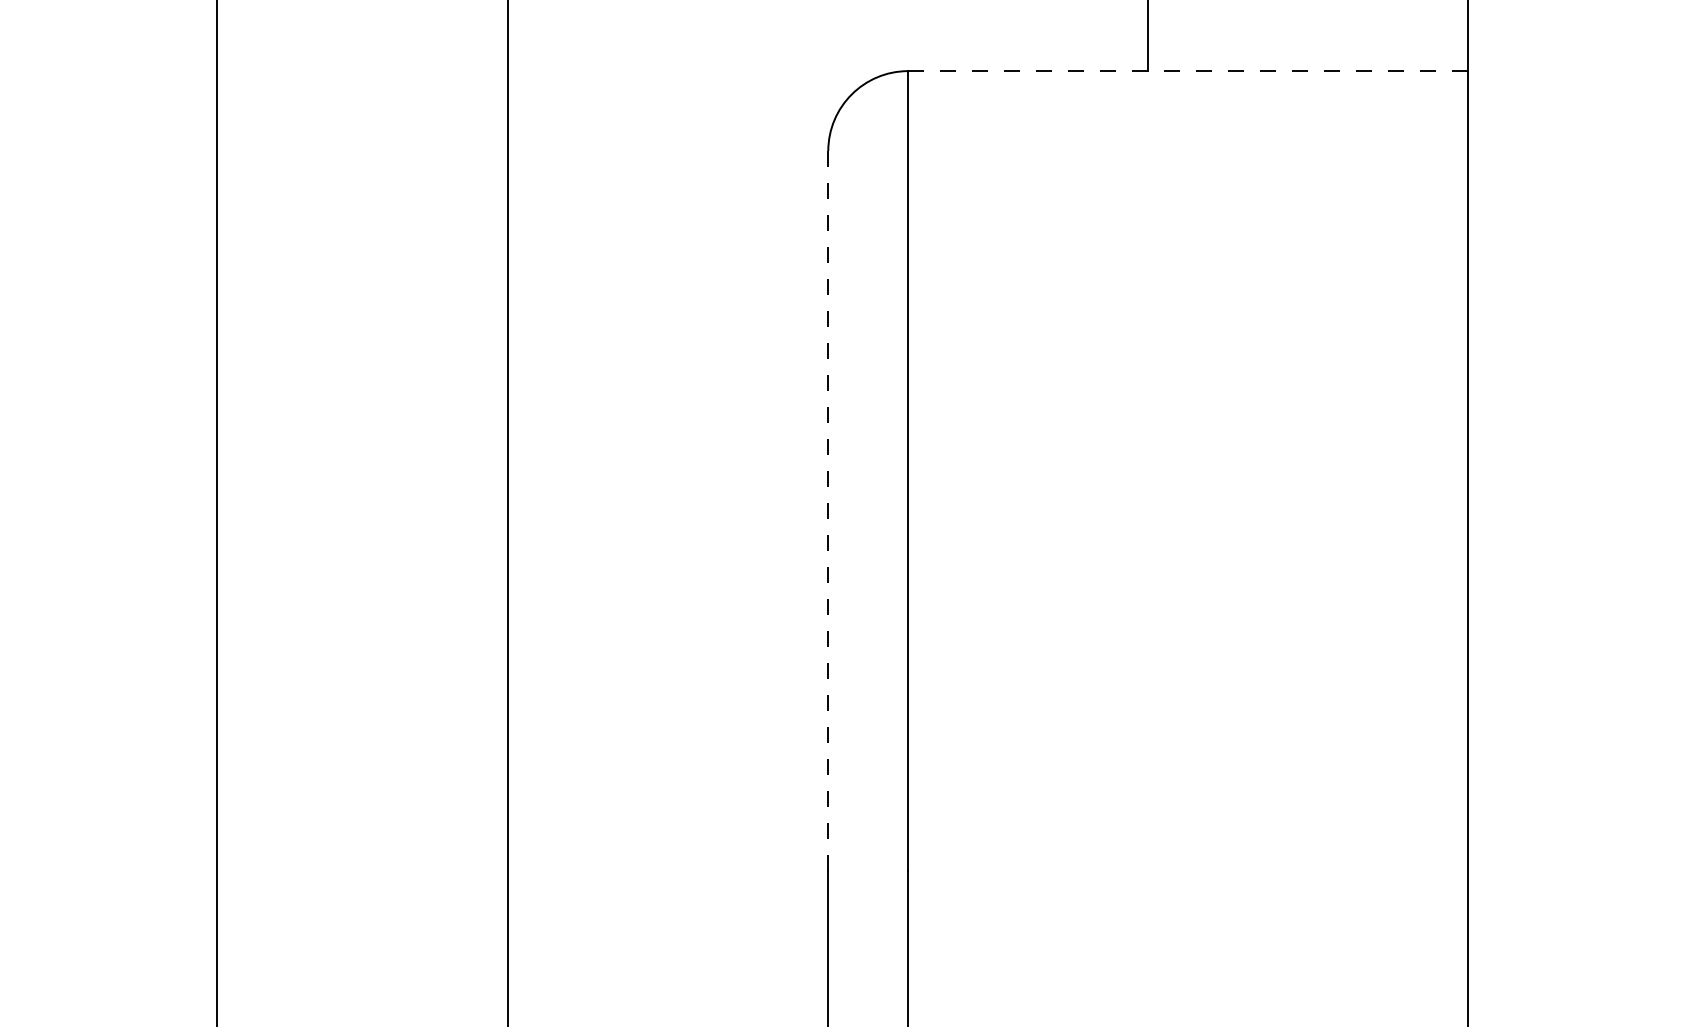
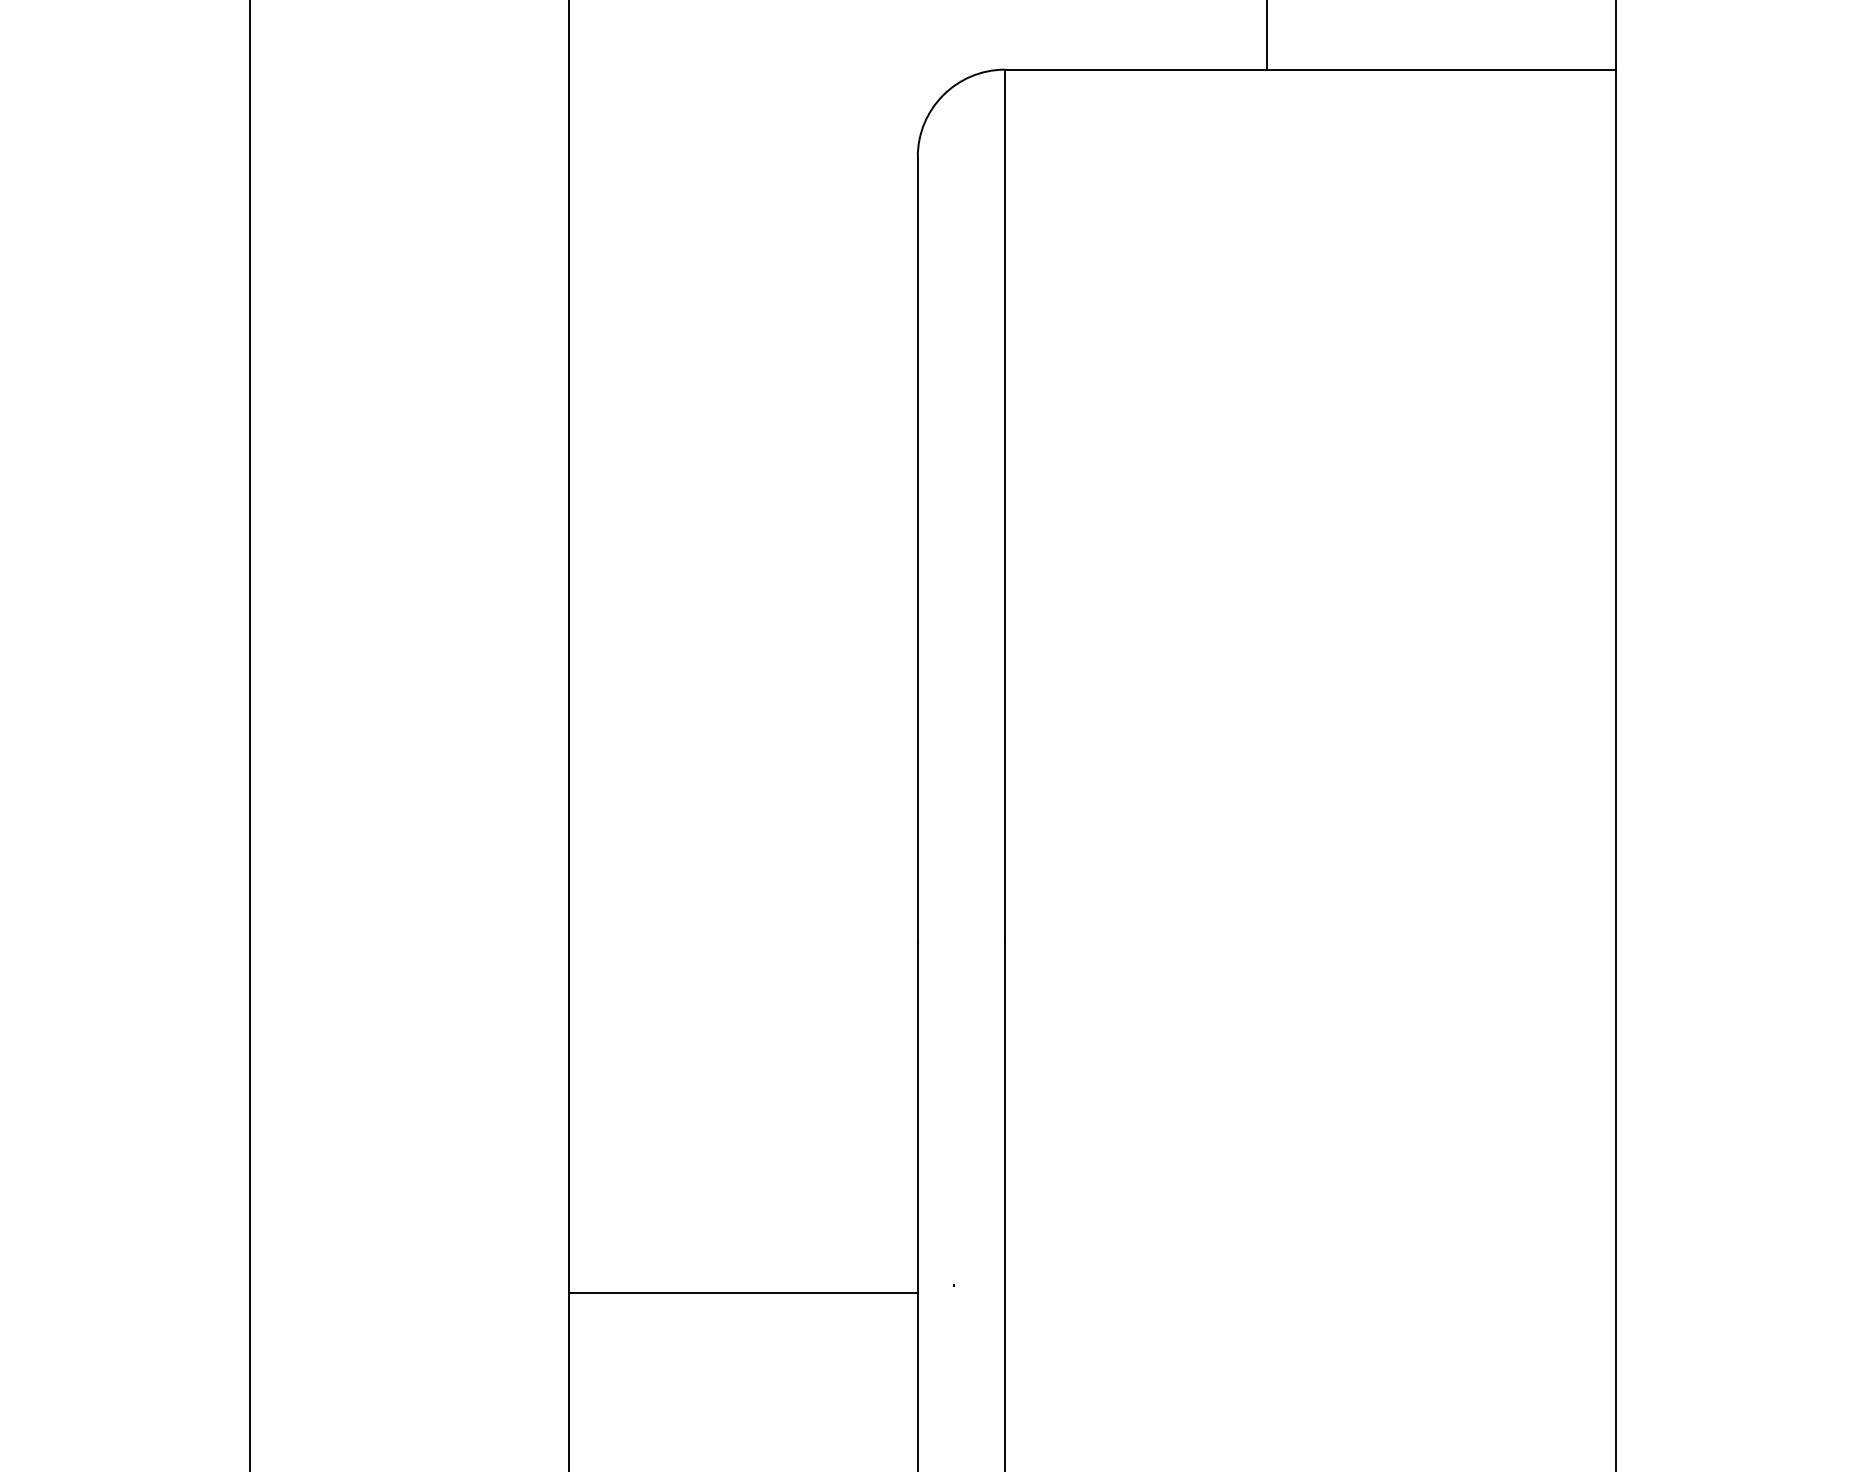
line: (1187, 70) -> (1309, 69), dashed -> solid
line: (828, 510) -> (917, 549), dashed -> solid

